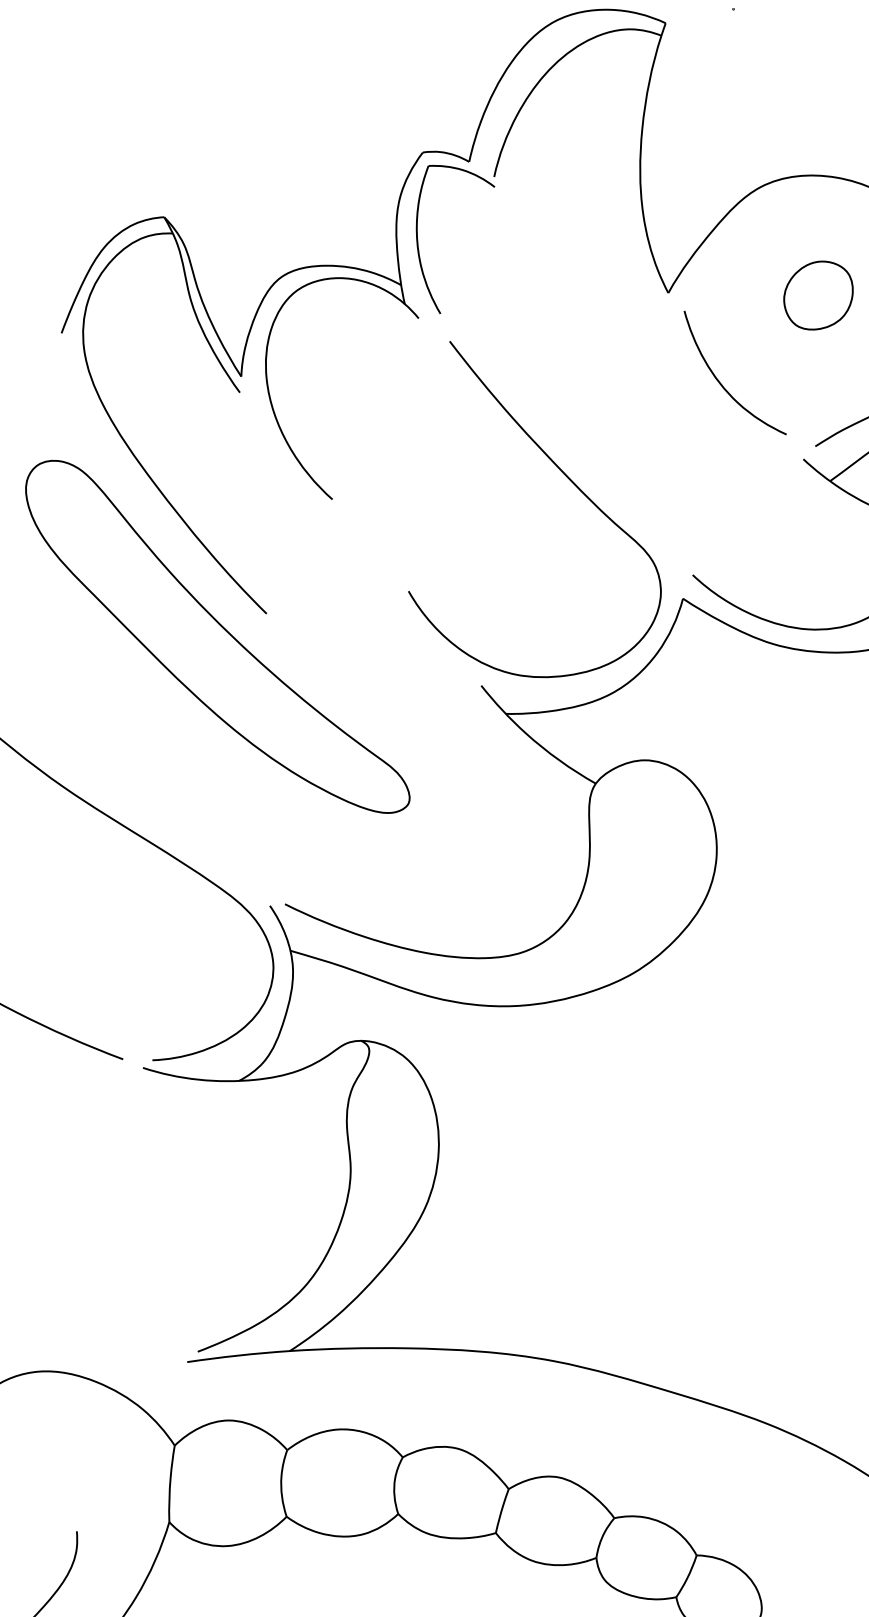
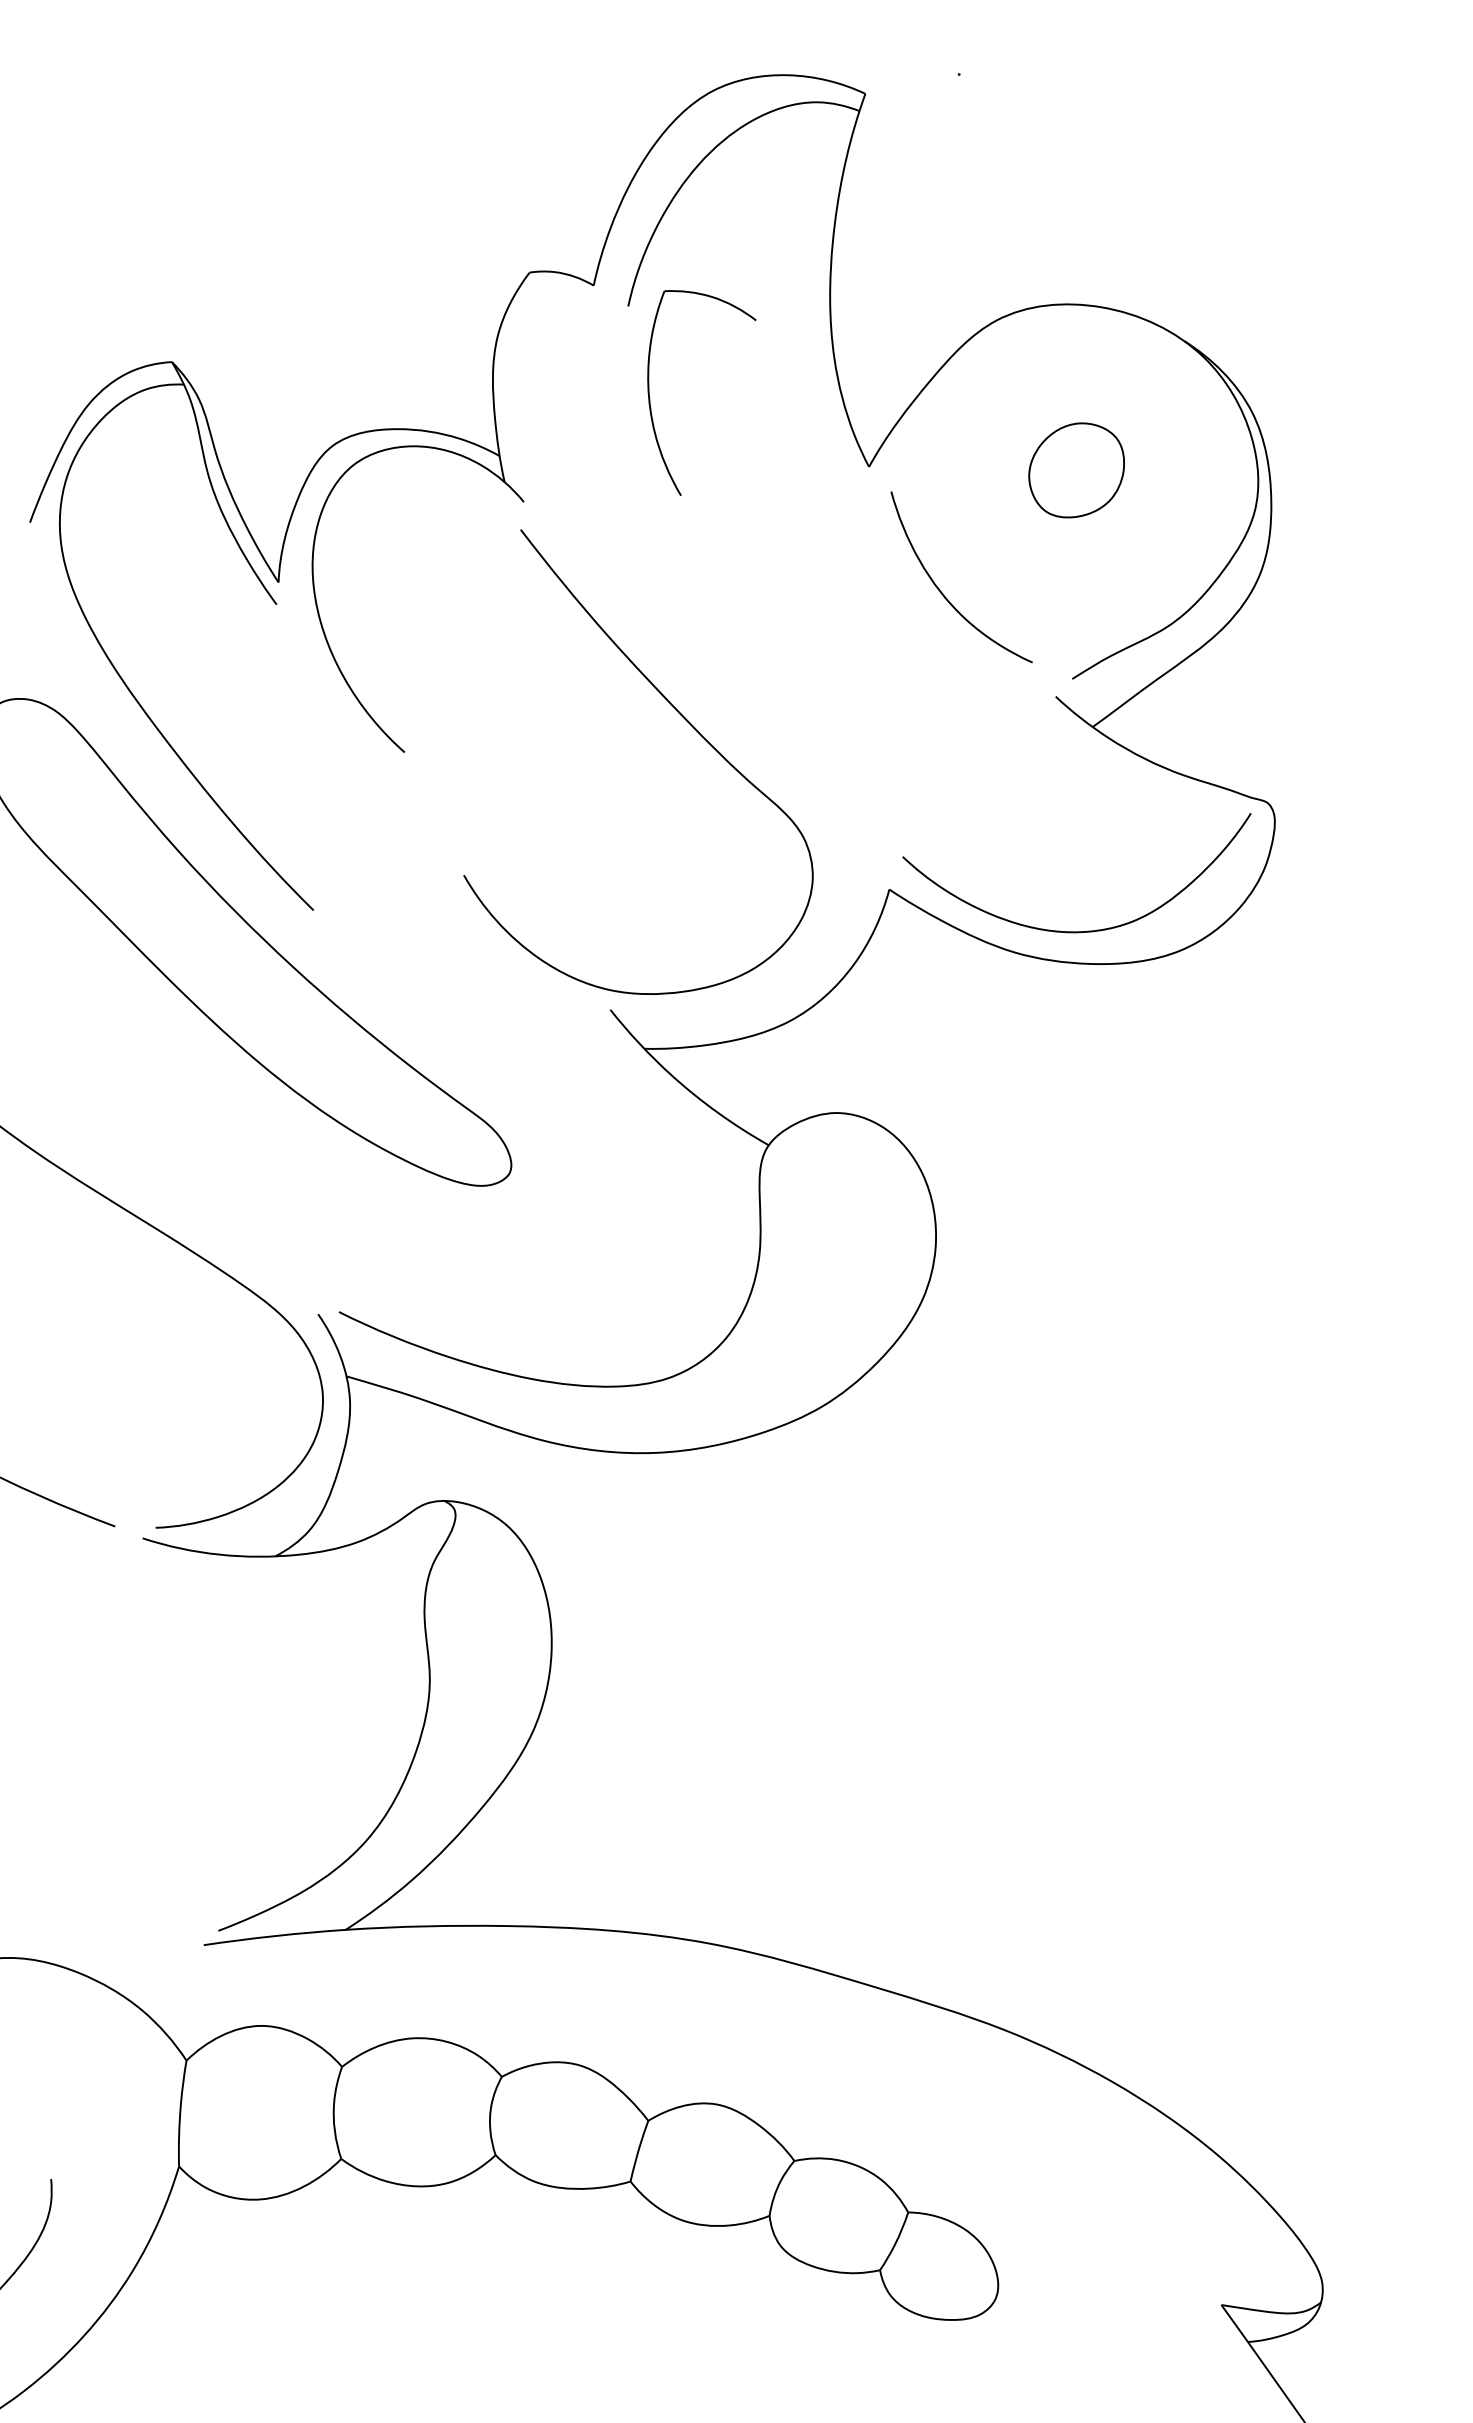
part: (418, 243) -> (650, 398), moved
curve: (566, 477) -> (682, 717), moved

